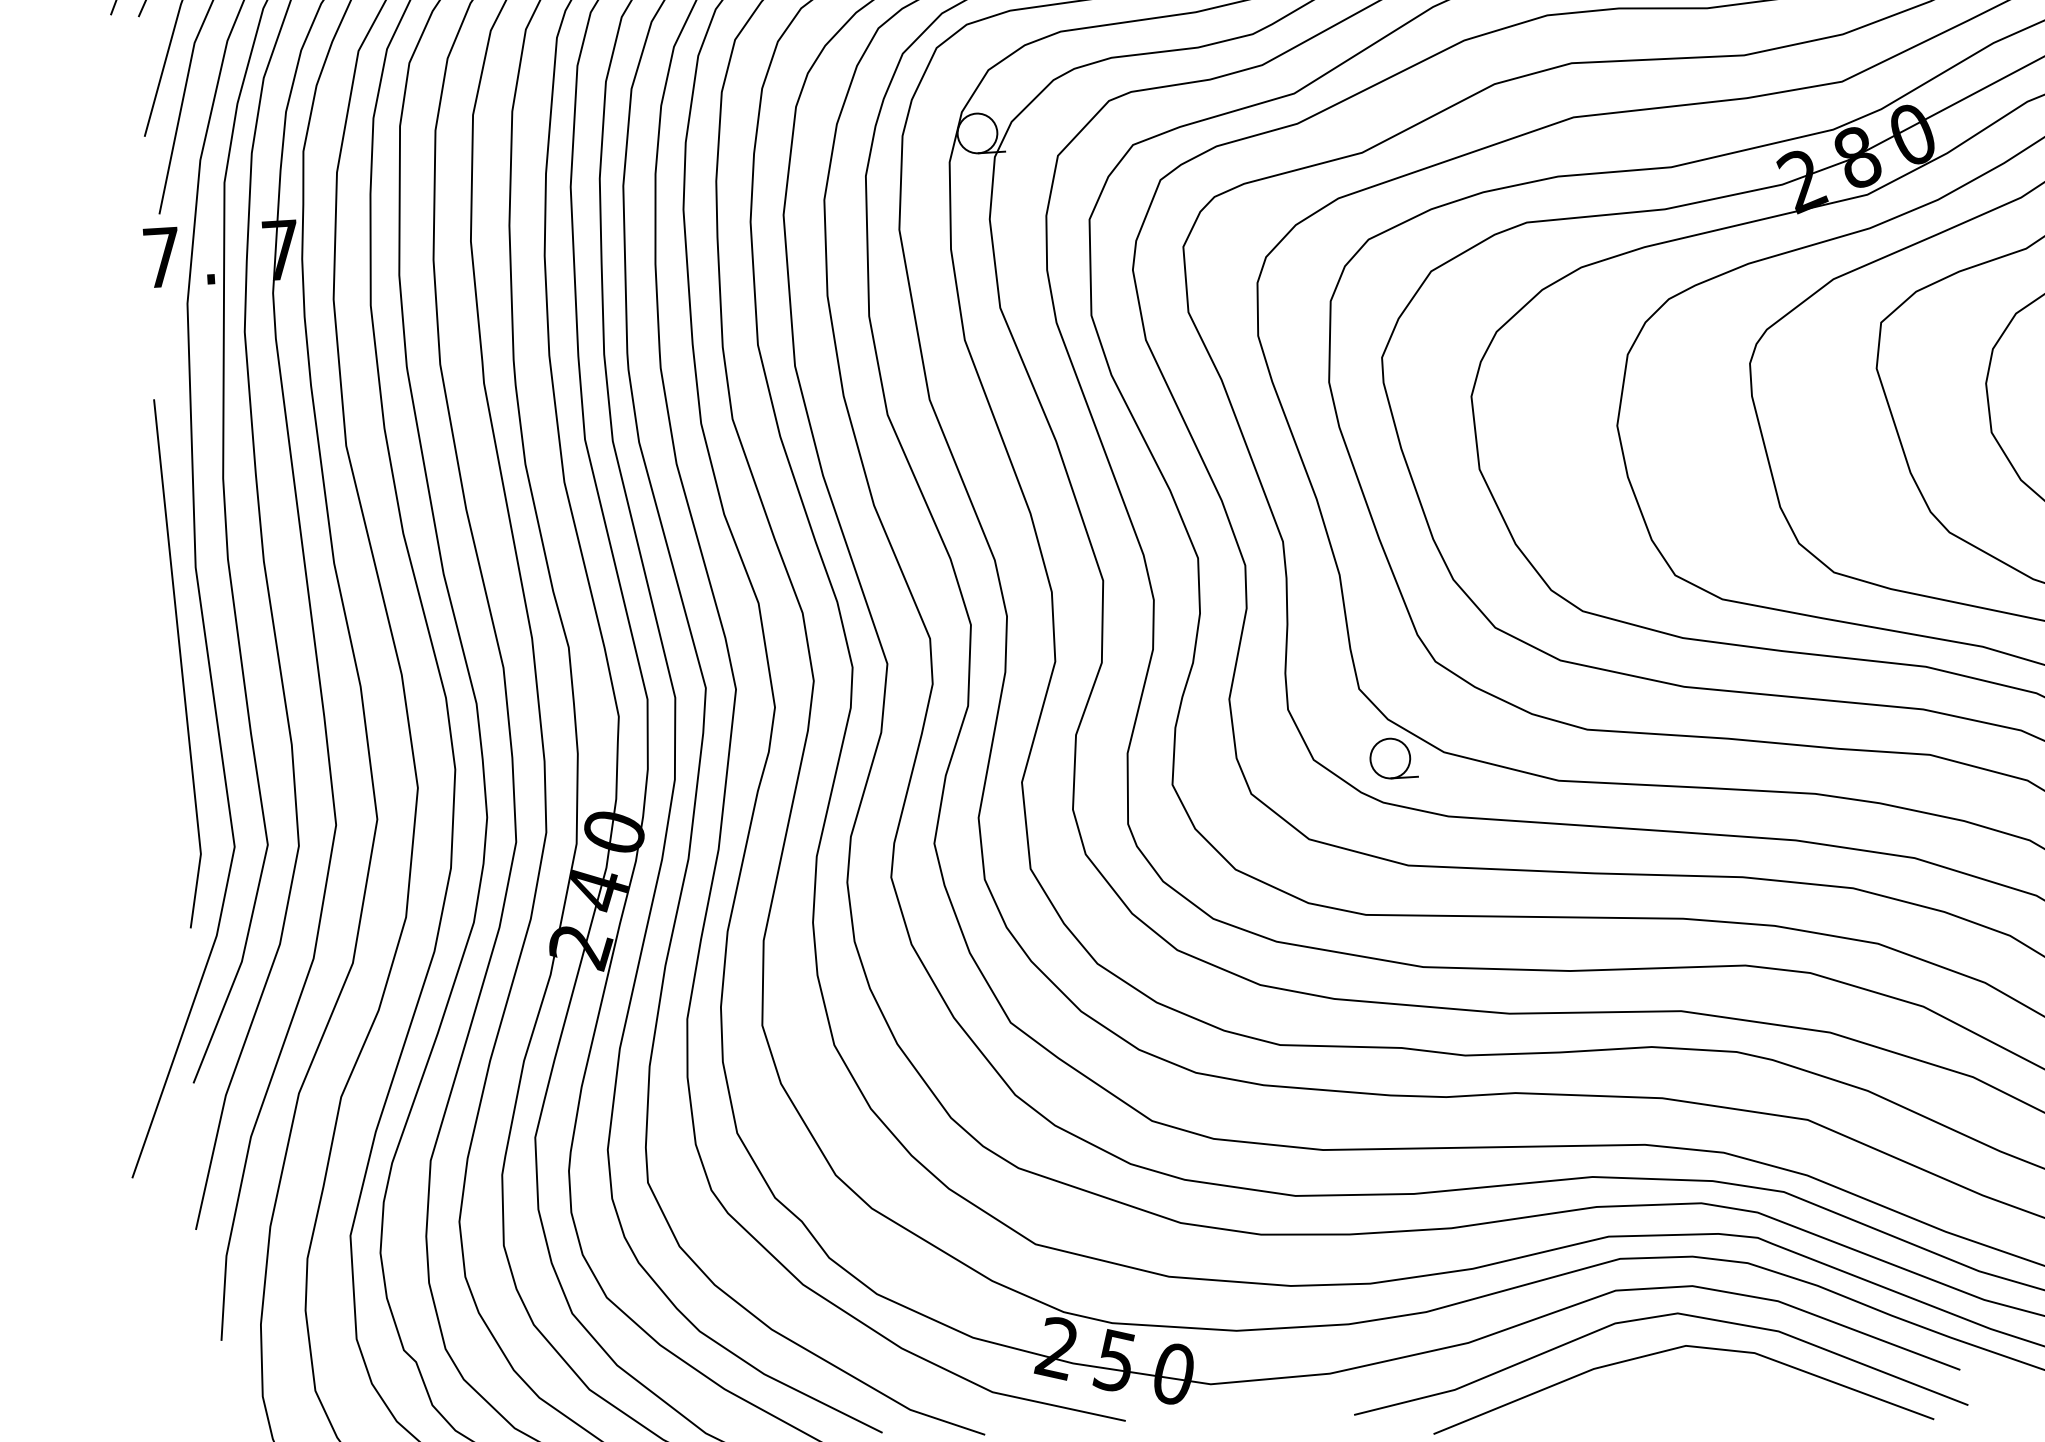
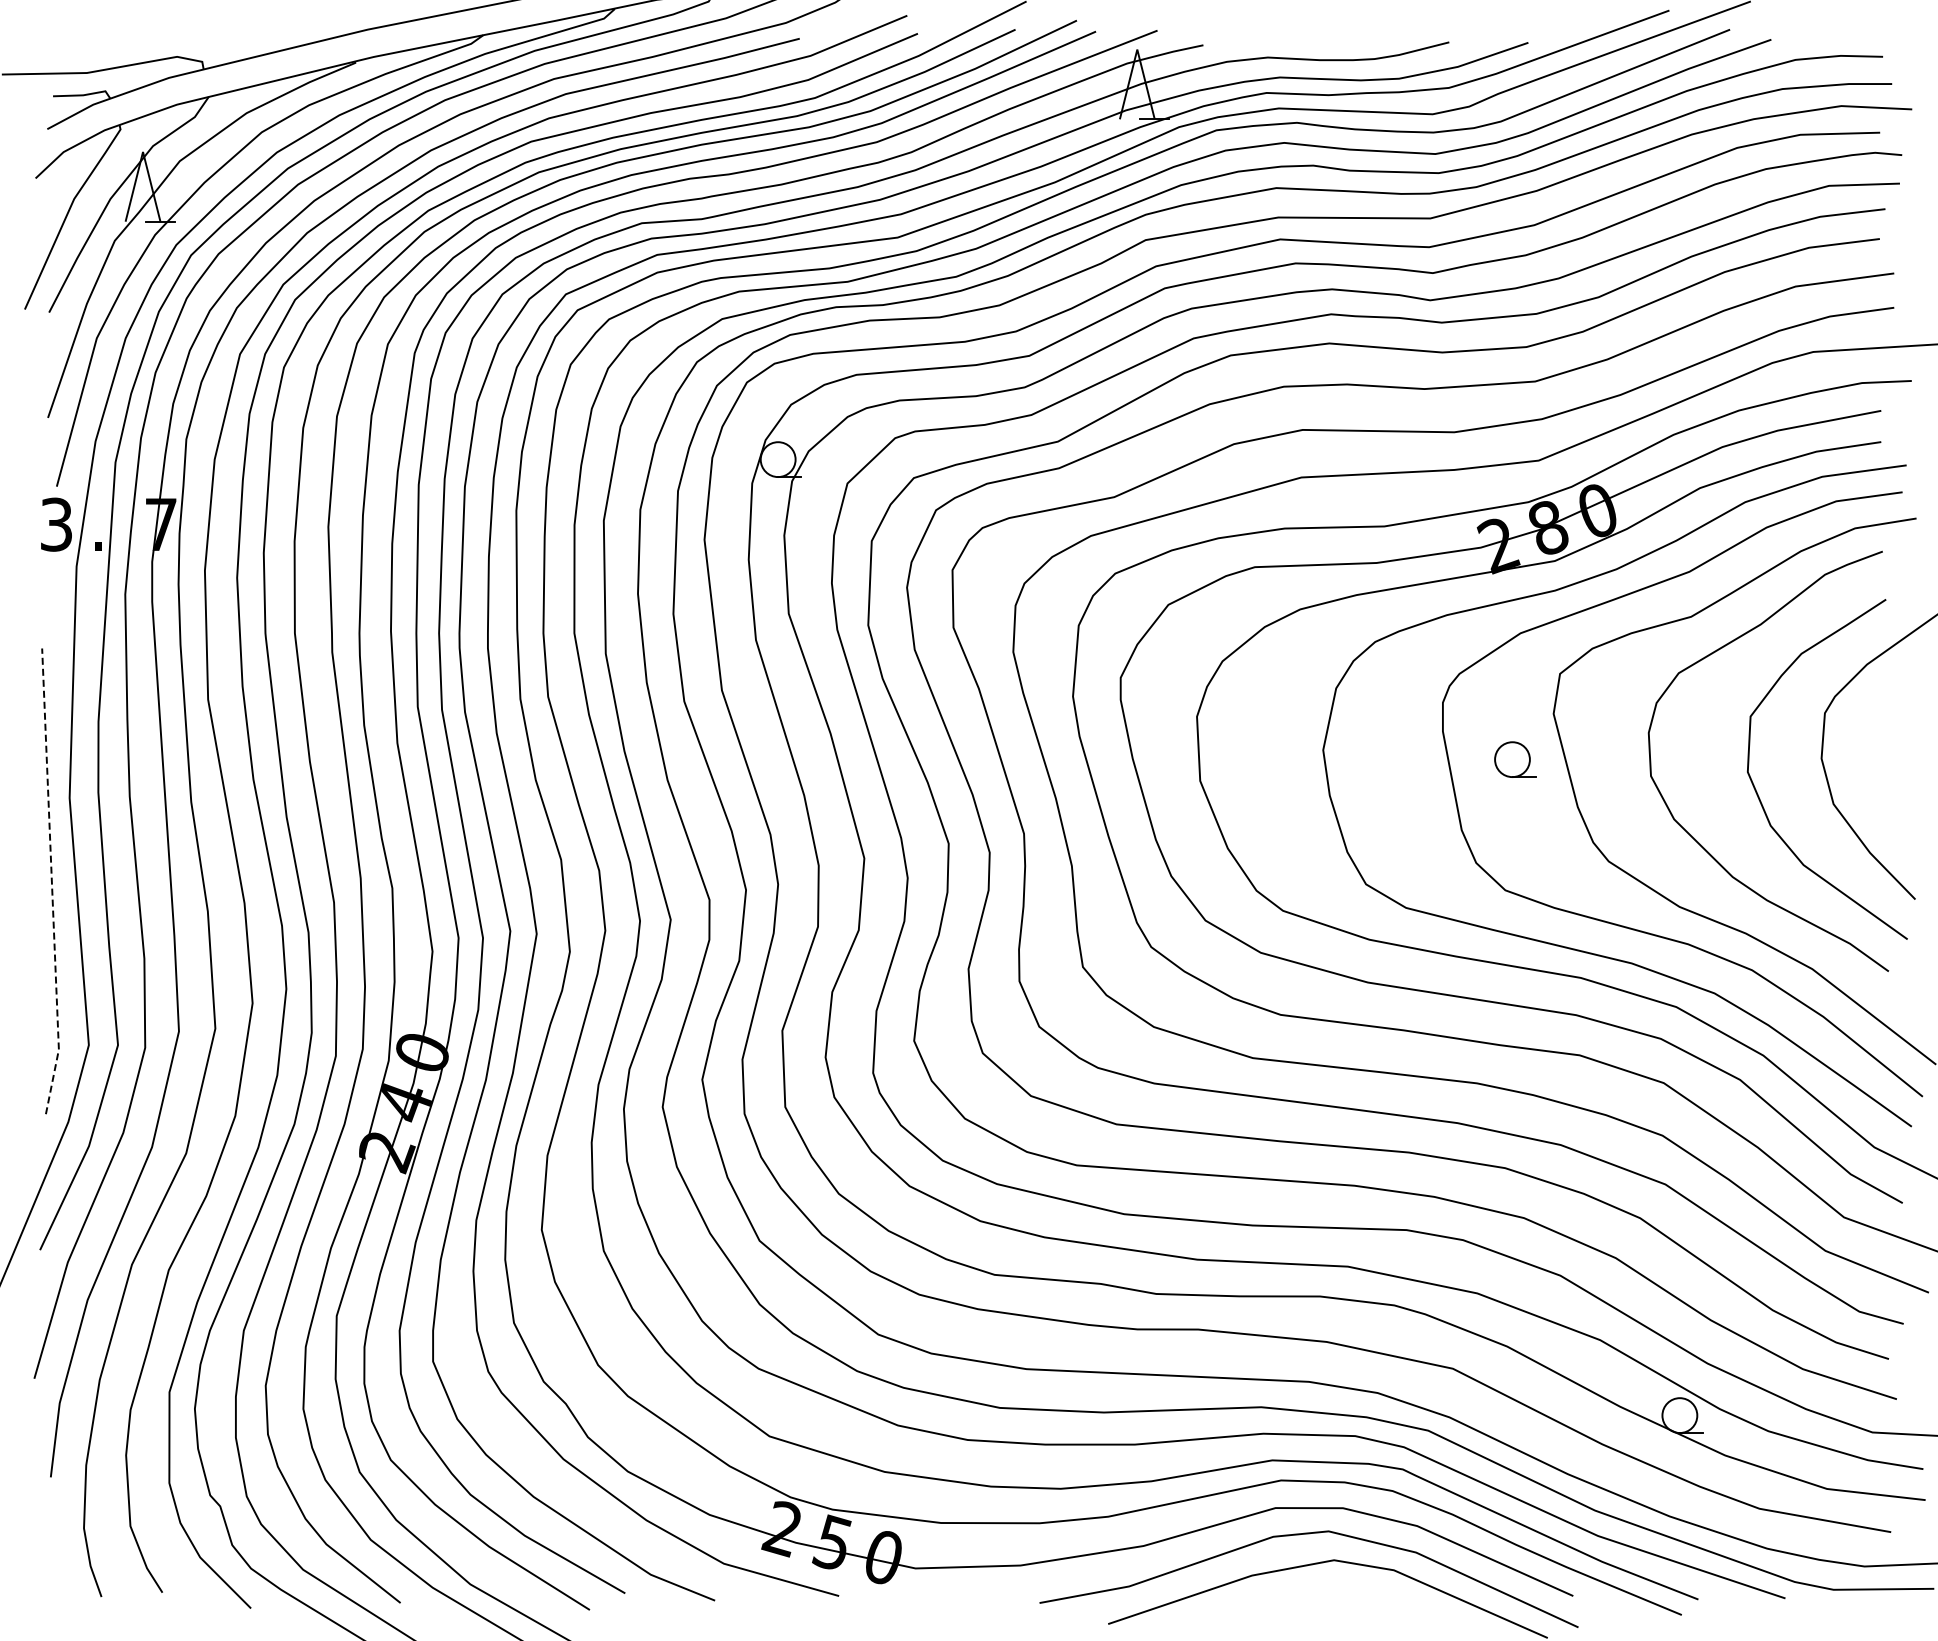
text: (161, 257) -> (56, 524), 7 -> 3
line: (180, 663) -> (51, 881), solid -> dashed
part: (1393, 758) -> (1515, 759), moved

